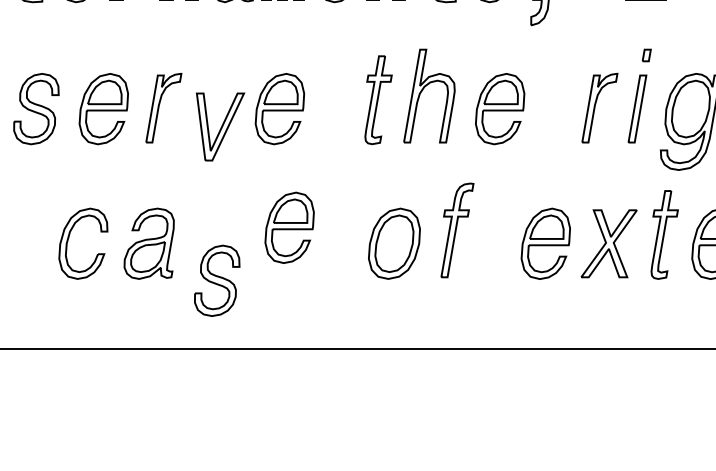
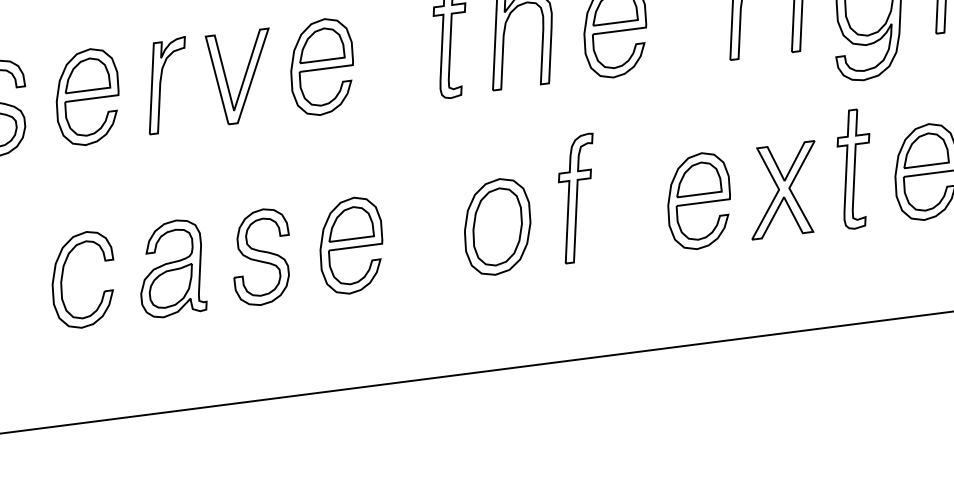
part: (220, 126) -> (242, 76), moved
part: (289, 227) -> (351, 245), moved
part: (217, 280) -> (261, 256), moved

